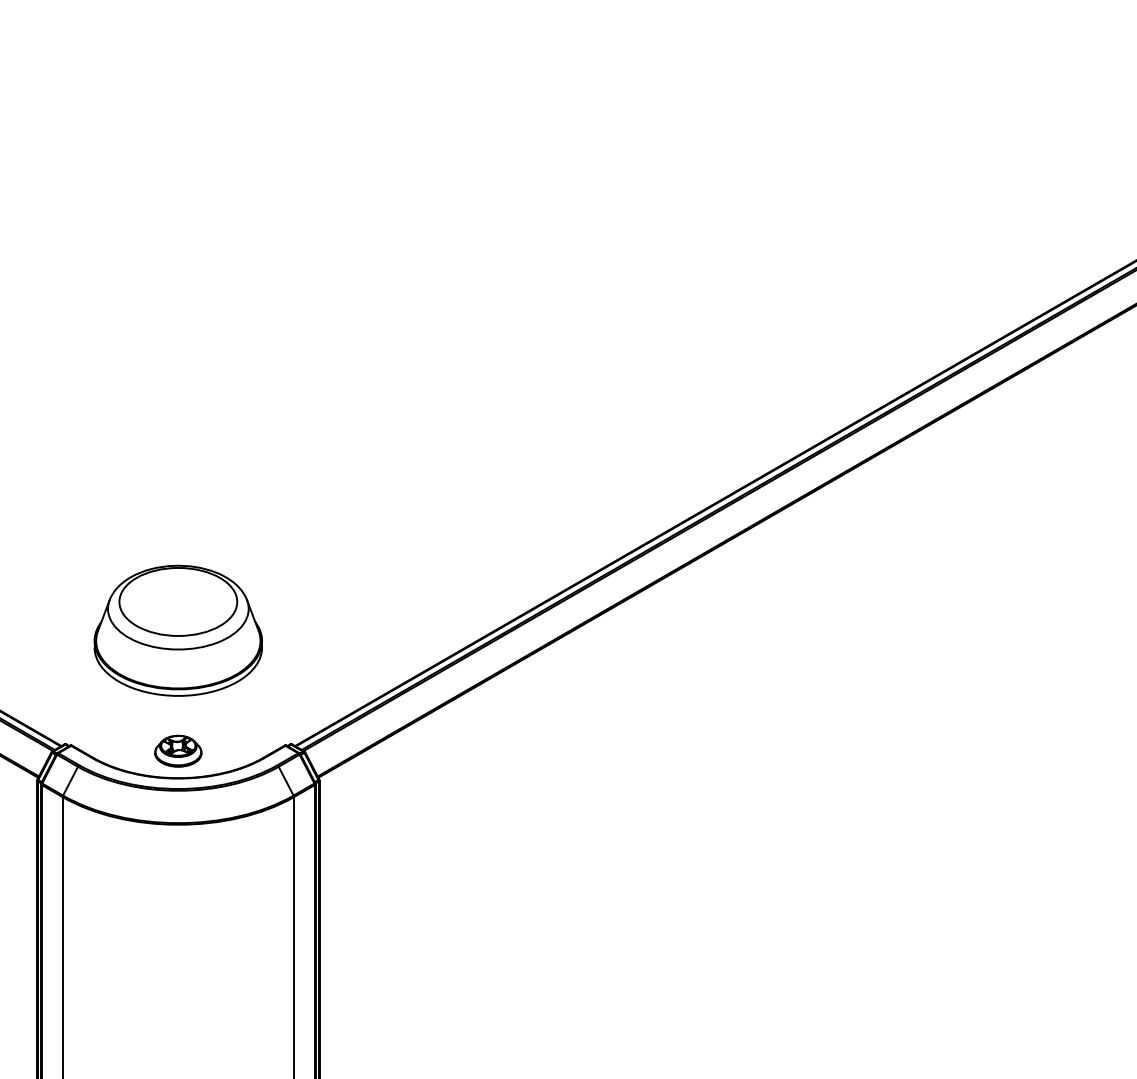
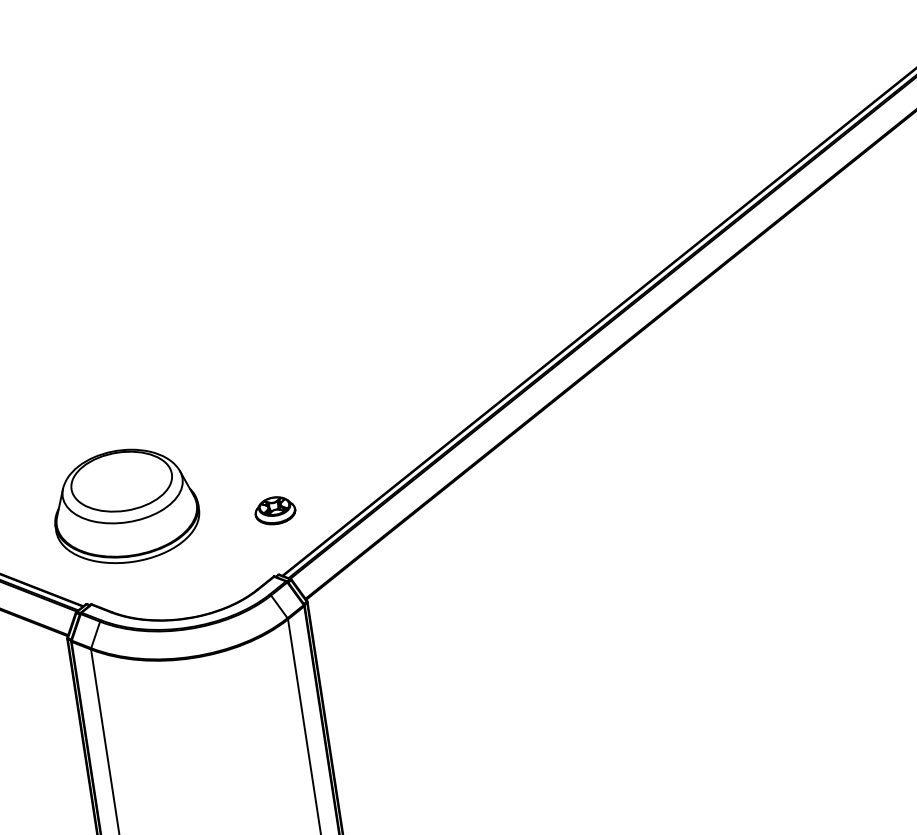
part: (177, 630) -> (124, 506), moved
part: (178, 750) -> (275, 510), moved

